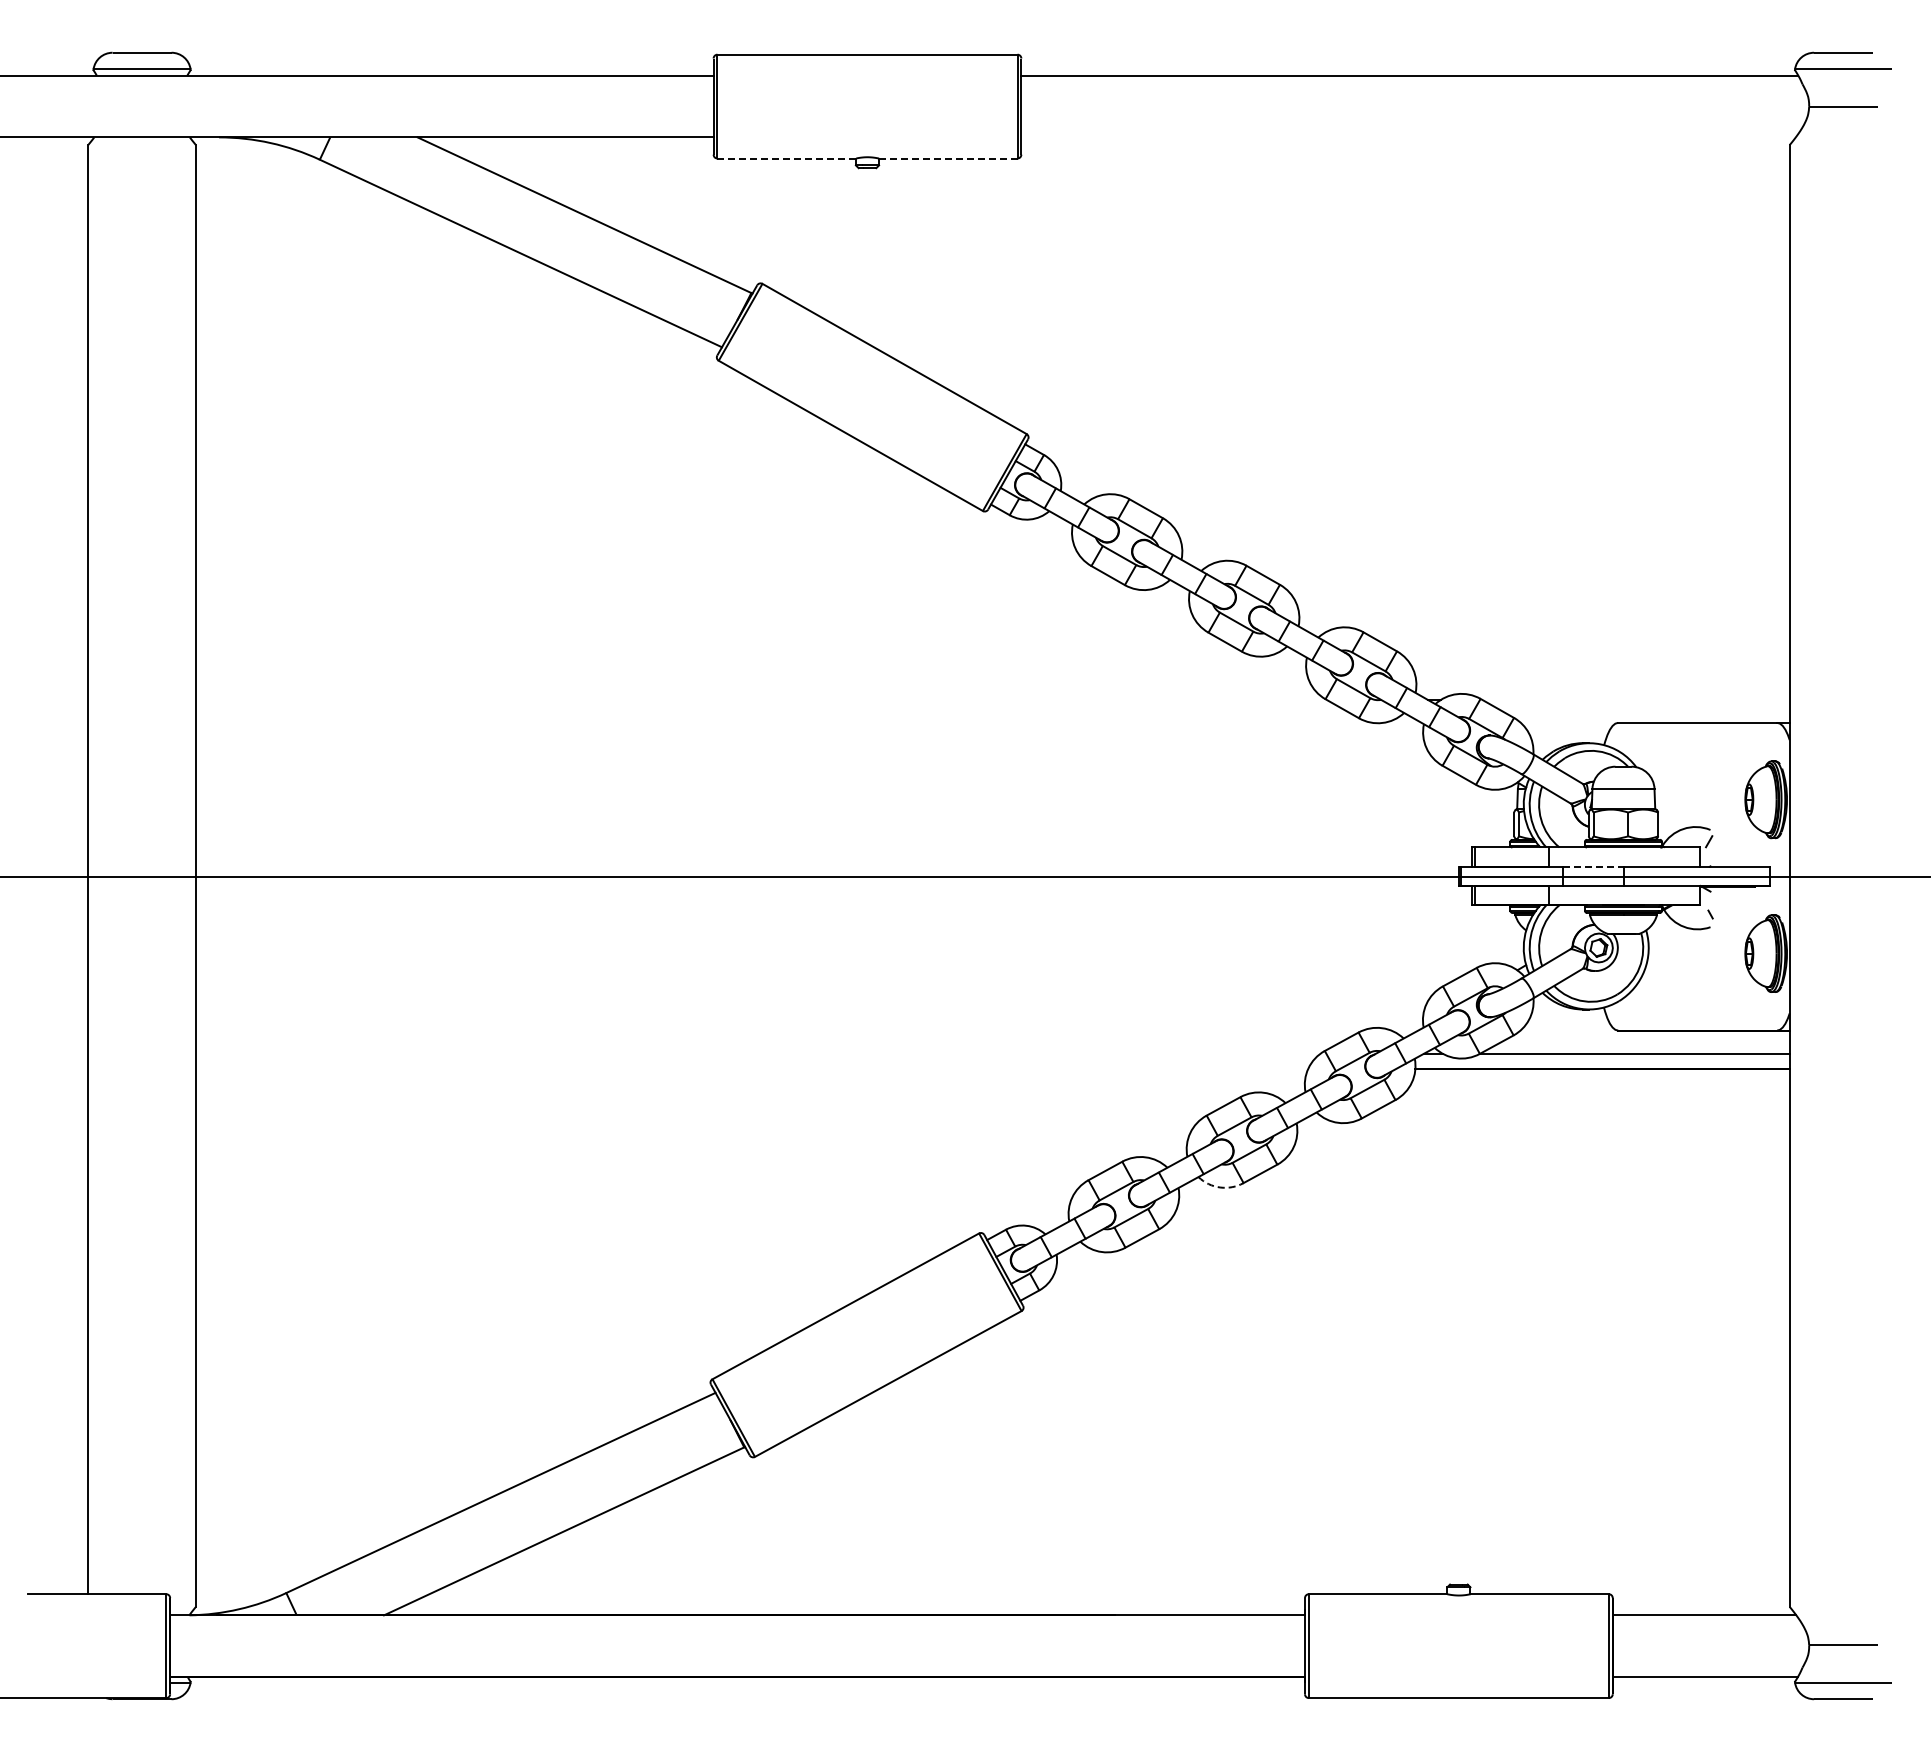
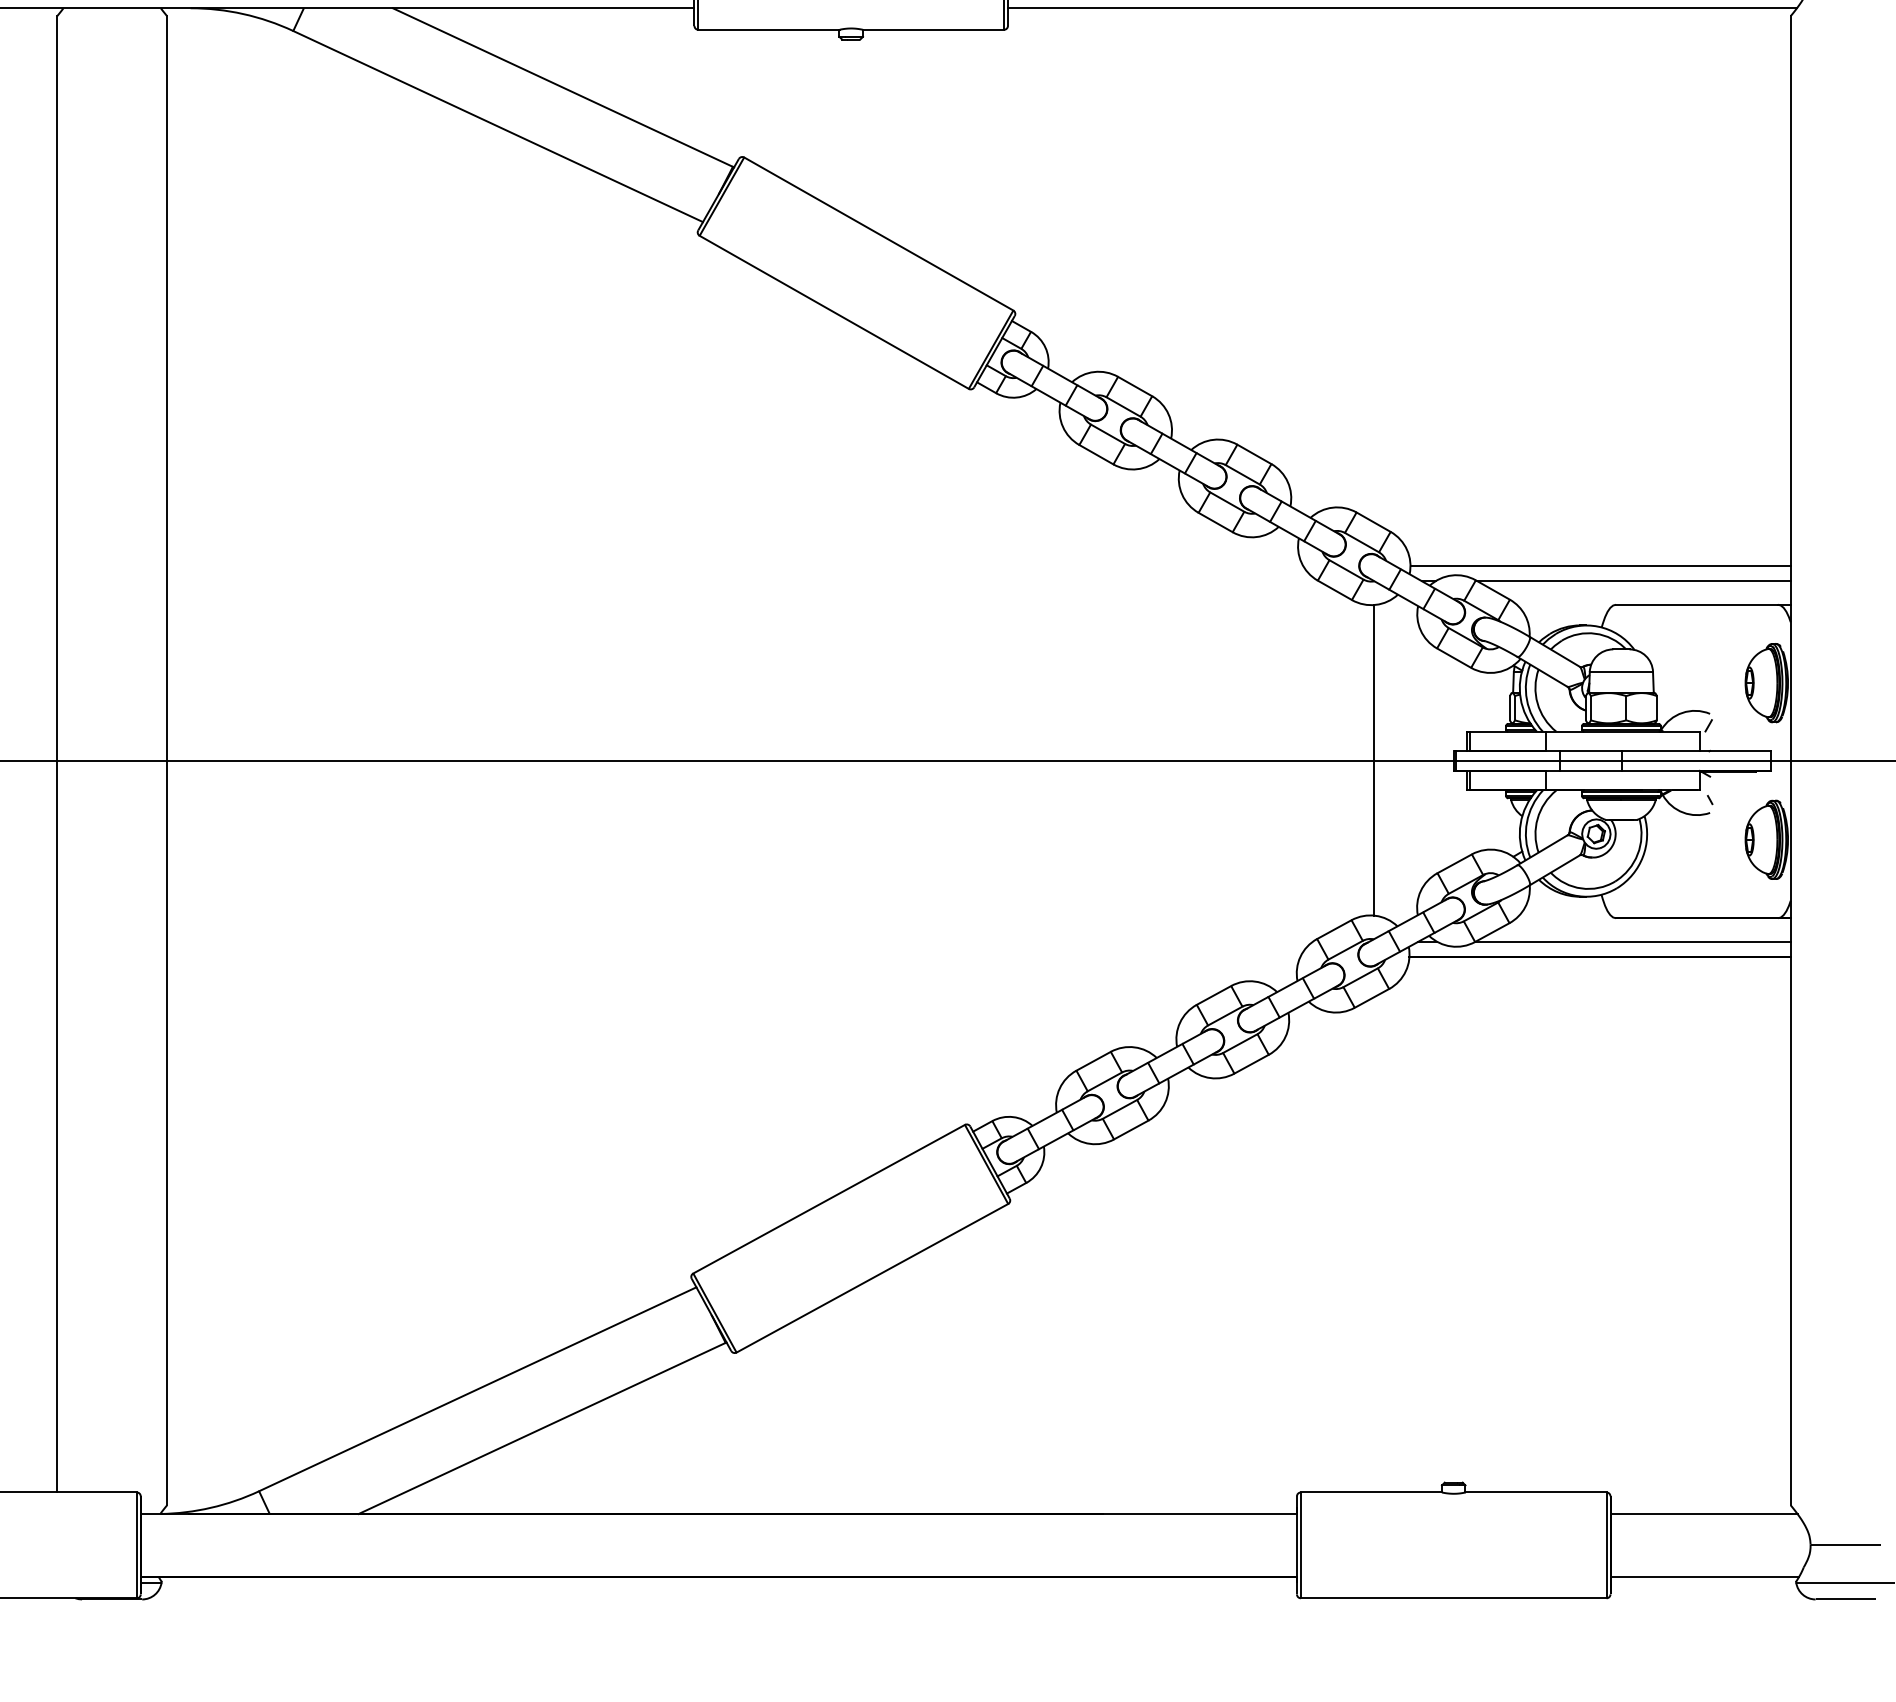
line: (1408, 137) -> (1402, 8), added
line: (787, 158) -> (769, 29), dashed -> solid
line: (948, 158) -> (933, 29), dashed -> solid
line: (1602, 684) -> (1600, 565), added
line: (1635, 699) -> (1633, 580), added
line: (1593, 866) -> (1590, 751), dashed -> solid
line: (1380, 875) -> (1373, 760), added
arc: (1220, 1187) -> (1210, 1078), dashed -> solid

